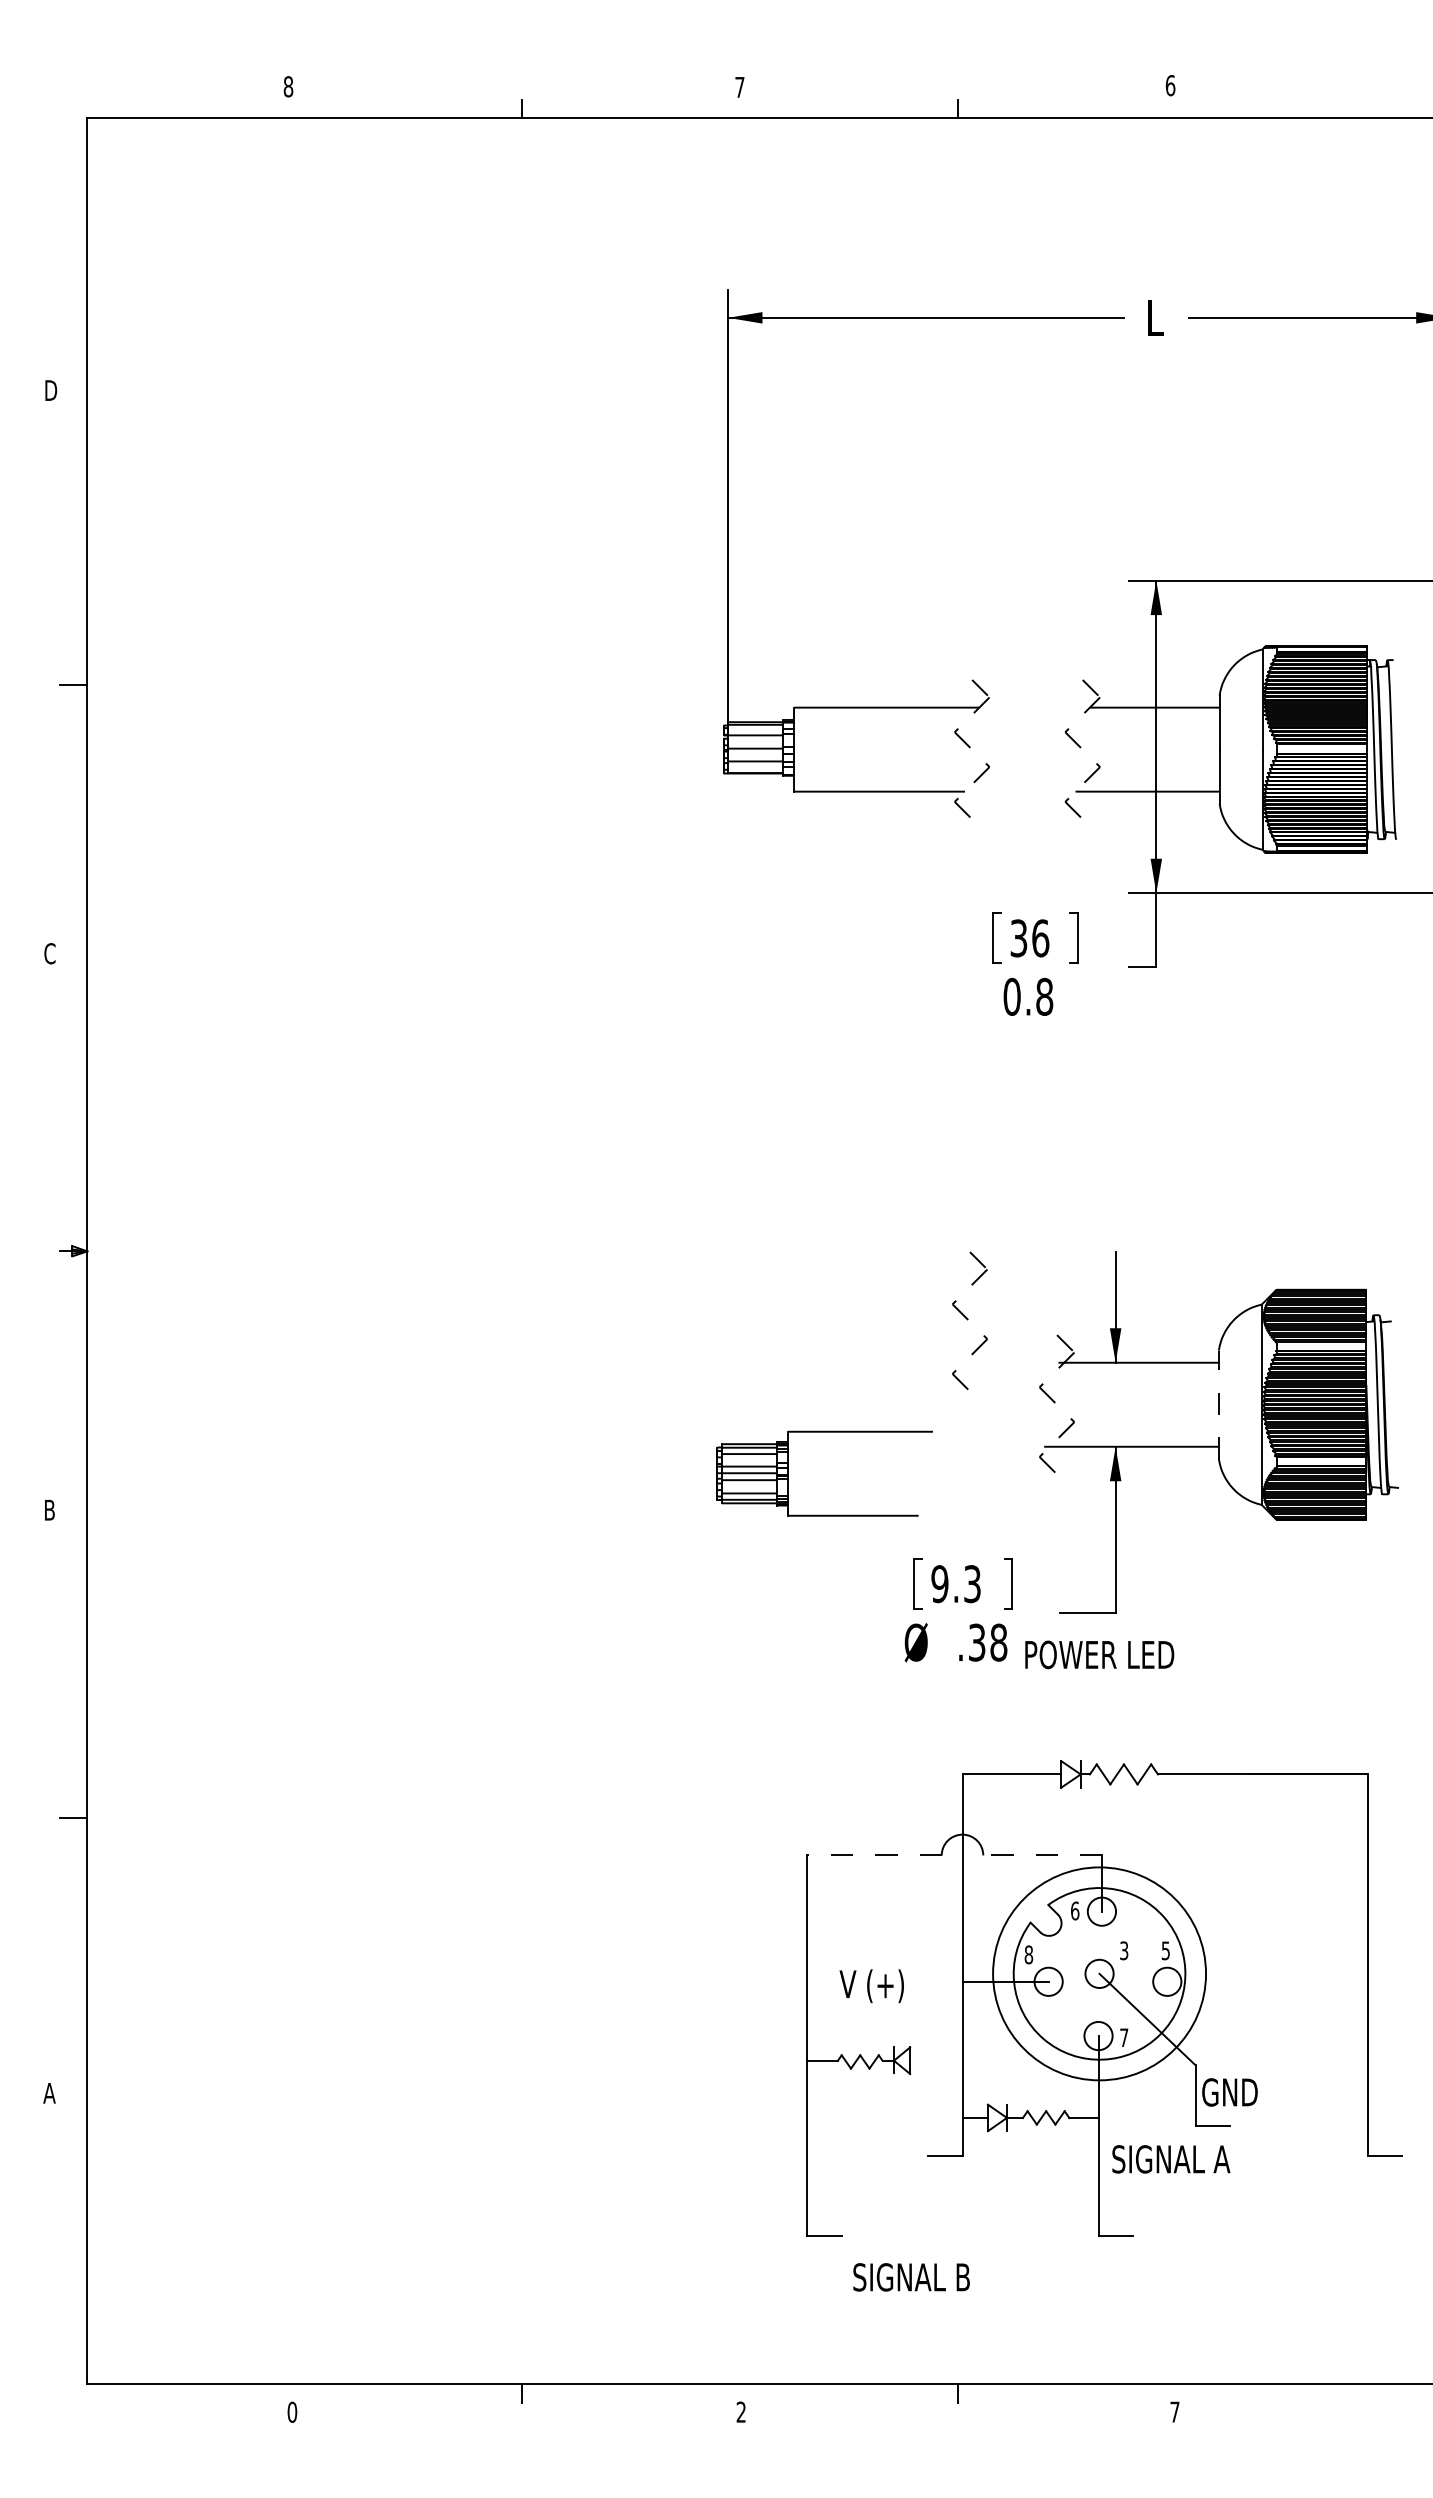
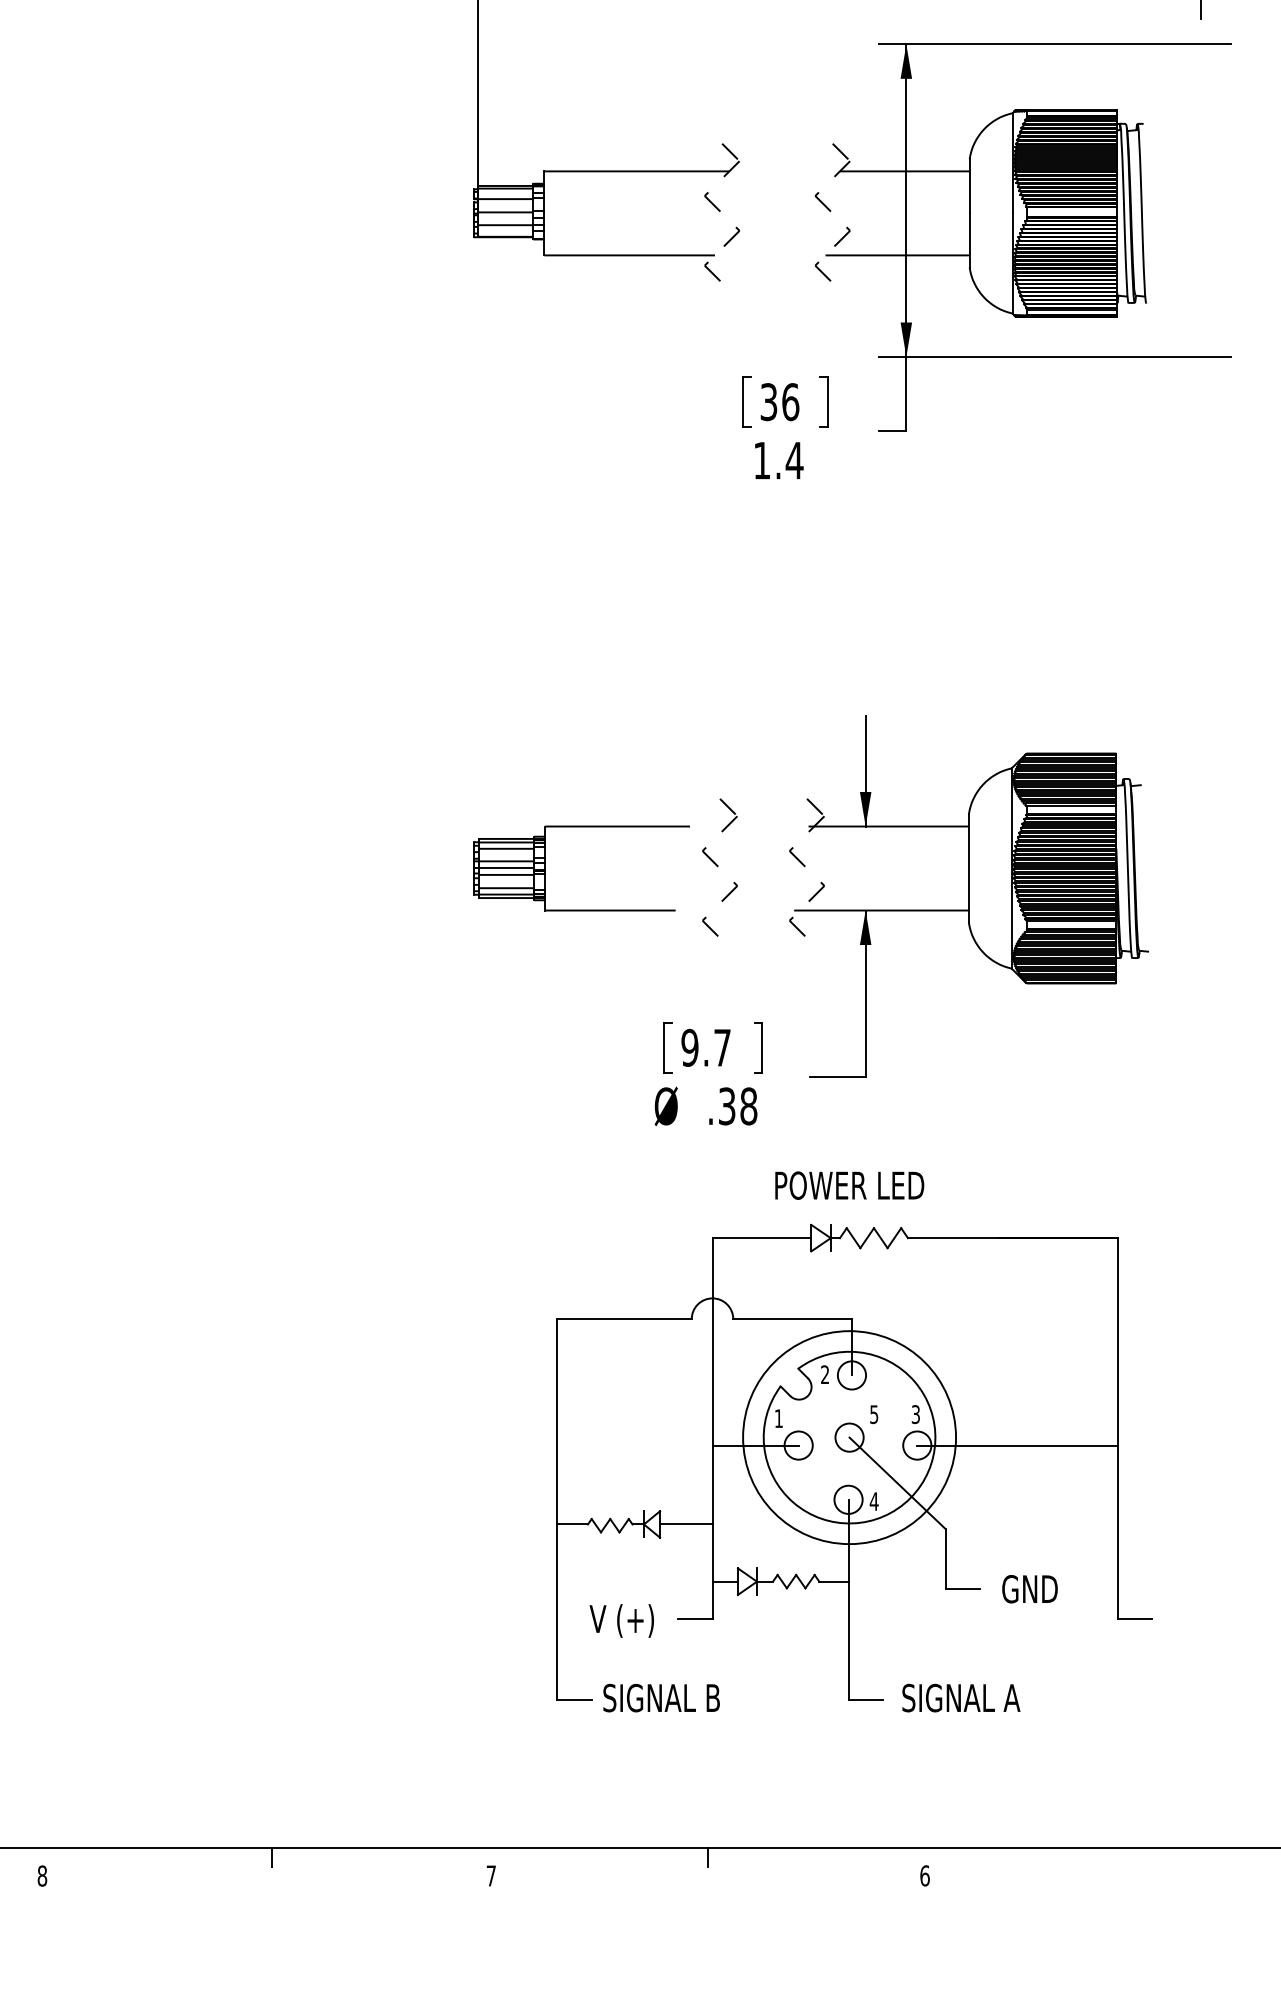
text: (1028, 996) -> (778, 460), 0.8 -> 1.4
part: (969, 1320) -> (719, 867), moved
line: (1218, 1404) -> (968, 868), dashed -> solid
part: (788, 1473) -> (545, 868), moved
text: (972, 1584) -> (722, 1048), 9.3 -> 9.7
text: (1099, 1654) -> (849, 1185), moved
line: (874, 1855) -> (624, 1319), dashed -> solid
line: (1042, 1855) -> (792, 1319), dashed -> solid
text: (1075, 1910) -> (825, 1374), 6 -> 2
text: (1124, 1950) -> (874, 1414), 3 -> 5
text: (1165, 1950) -> (915, 1414), 5 -> 3
text: (1028, 1954) -> (778, 1418), 8 -> 1
line: (1267, 1981) -> (1017, 1445), added
text: (871, 1986) -> (621, 1621), moved
text: (1123, 2037) -> (873, 1501), 7 -> 4
line: (936, 2060) -> (686, 1524), added
text: (1229, 2092) -> (1029, 1589), moved
text: (1171, 2159) -> (961, 1698), moved
text: (911, 2277) -> (661, 1698), moved
text: (740, 2411) -> (490, 1875), 2 -> 7
text: (1174, 2411) -> (924, 1875), 7 -> 6
text: (292, 2412) -> (42, 1876), 0 -> 8

